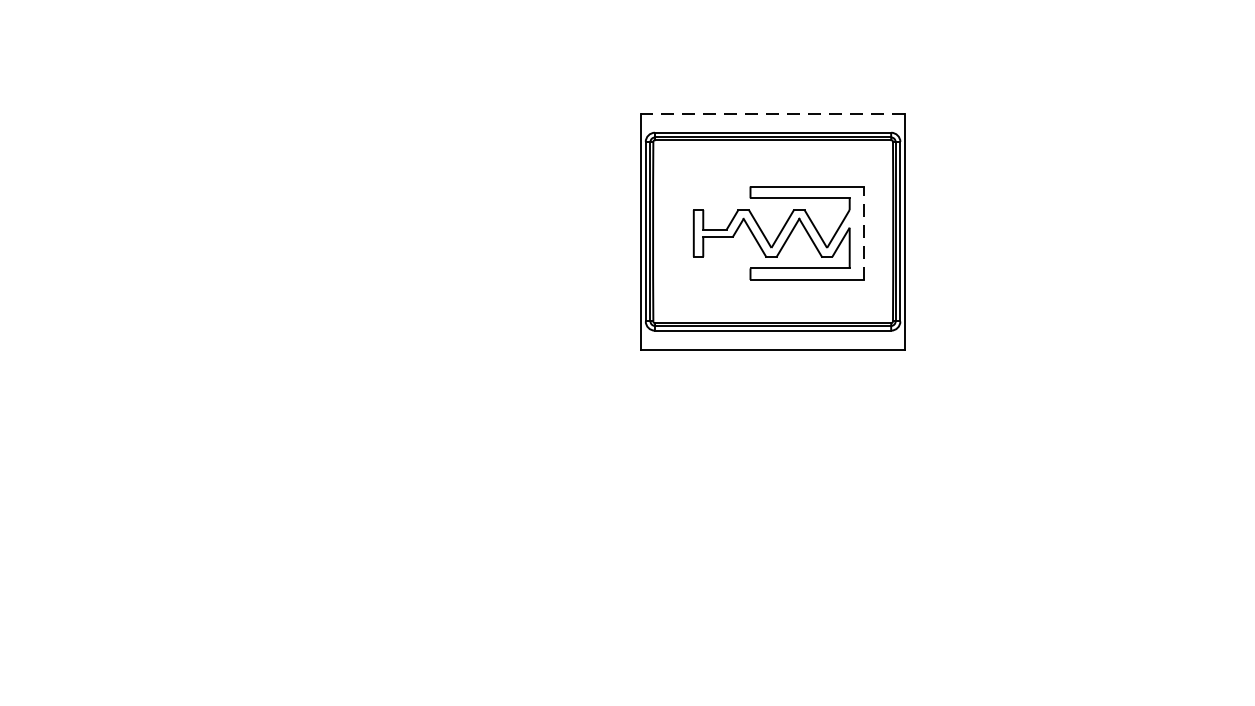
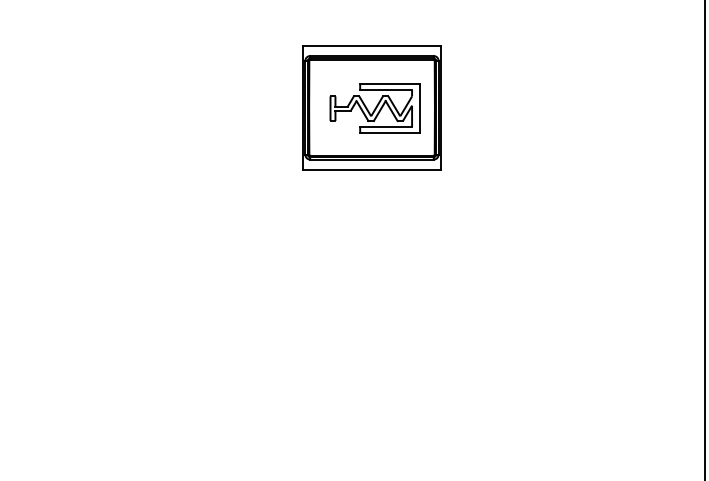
line: (772, 114) -> (371, 46), dashed -> solid
line: (863, 233) -> (419, 108), dashed -> solid

